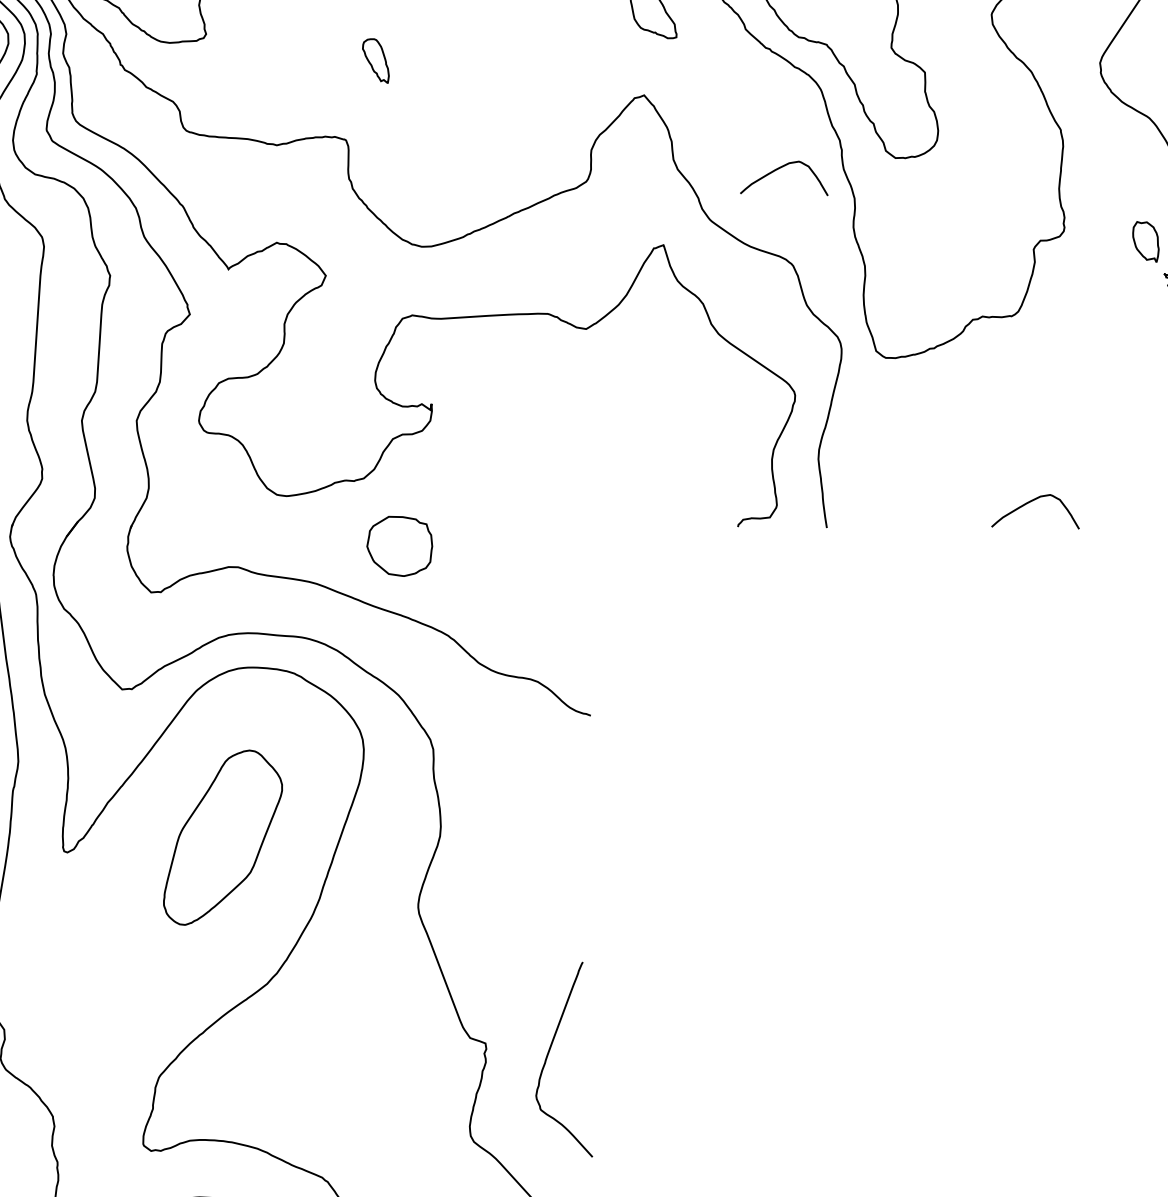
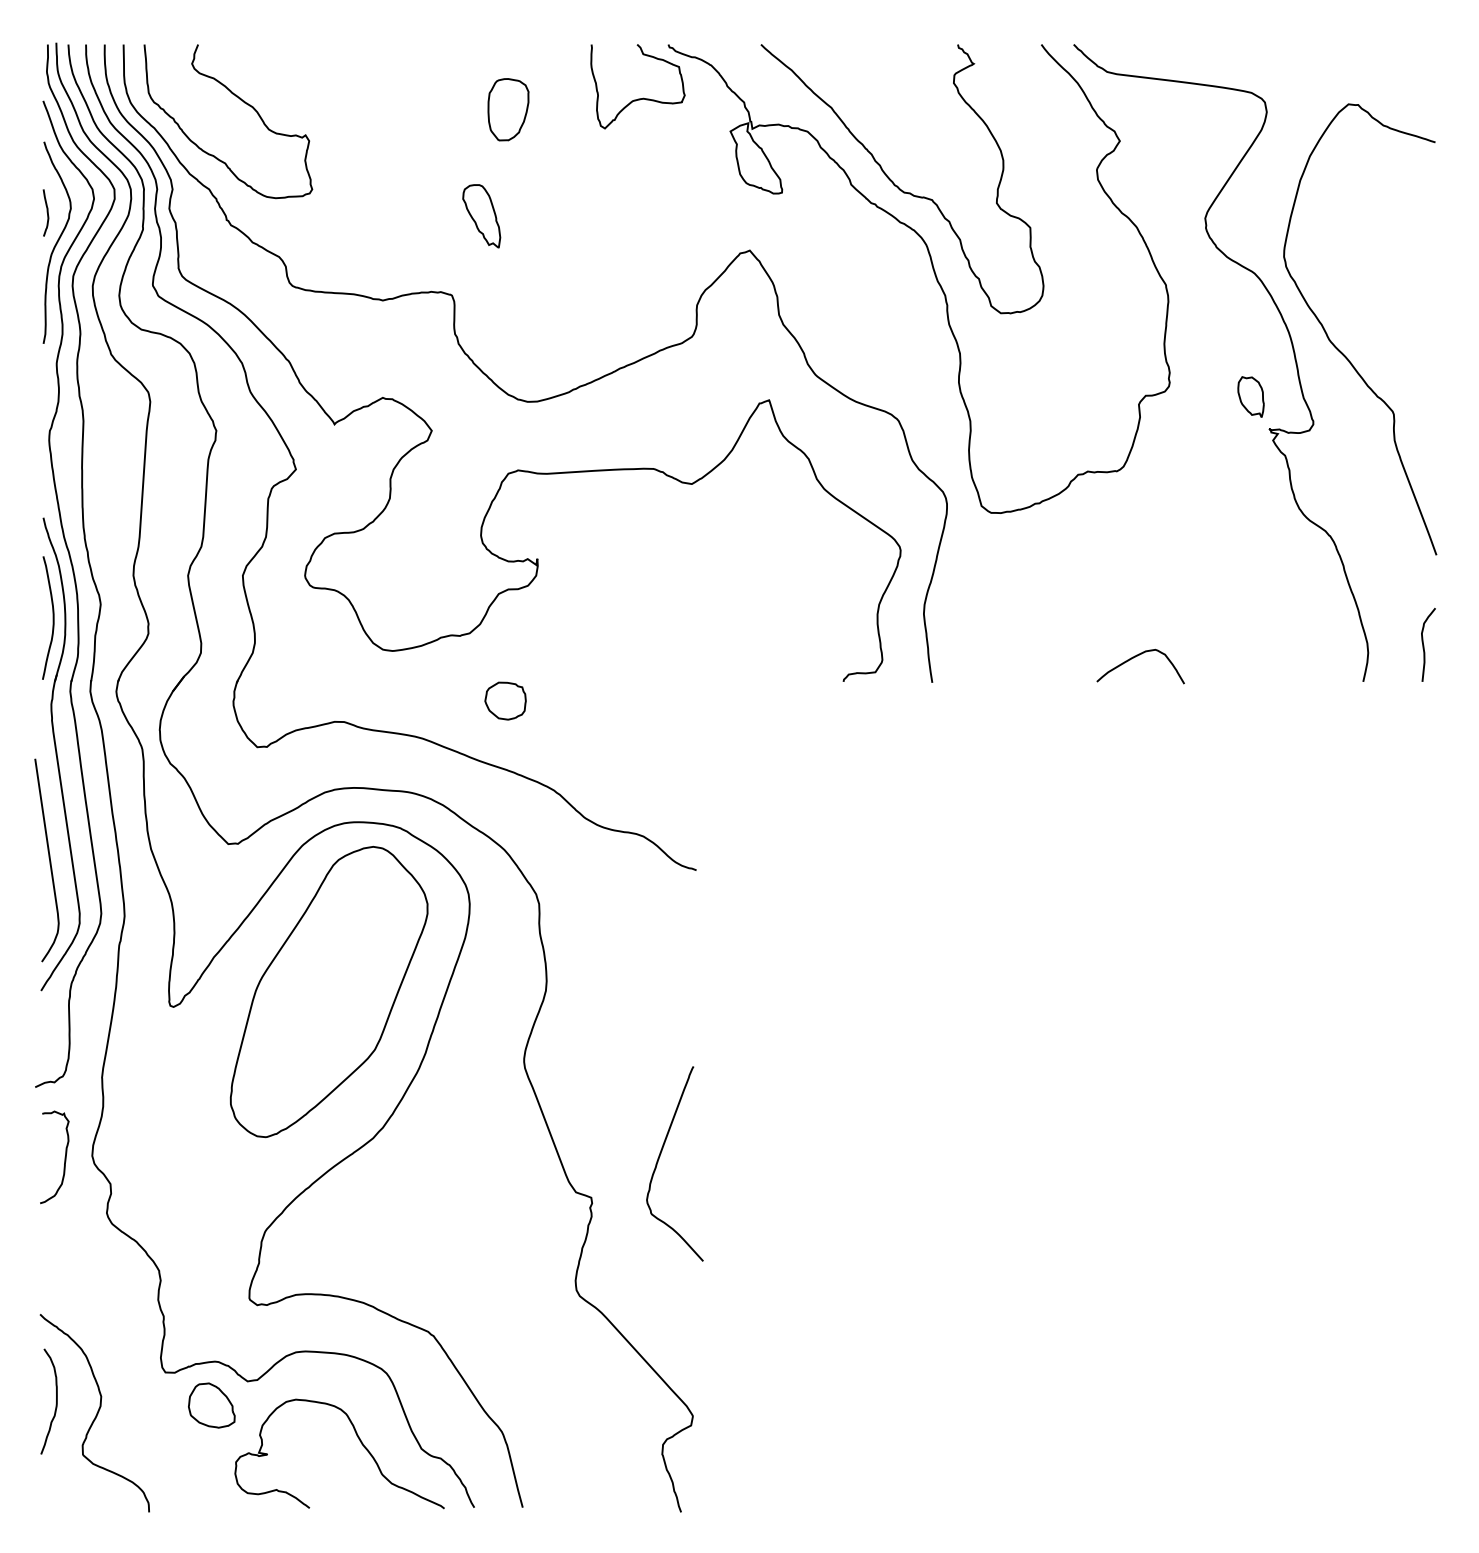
part: (375, 61) -> (481, 216), size x1.43
curve: (779, 169) -> (884, 324), removed
part: (399, 545) -> (505, 700), size x0.62
part: (222, 837) -> (328, 992), size x1.67
curve: (548, 1055) -> (659, 1159), moved

